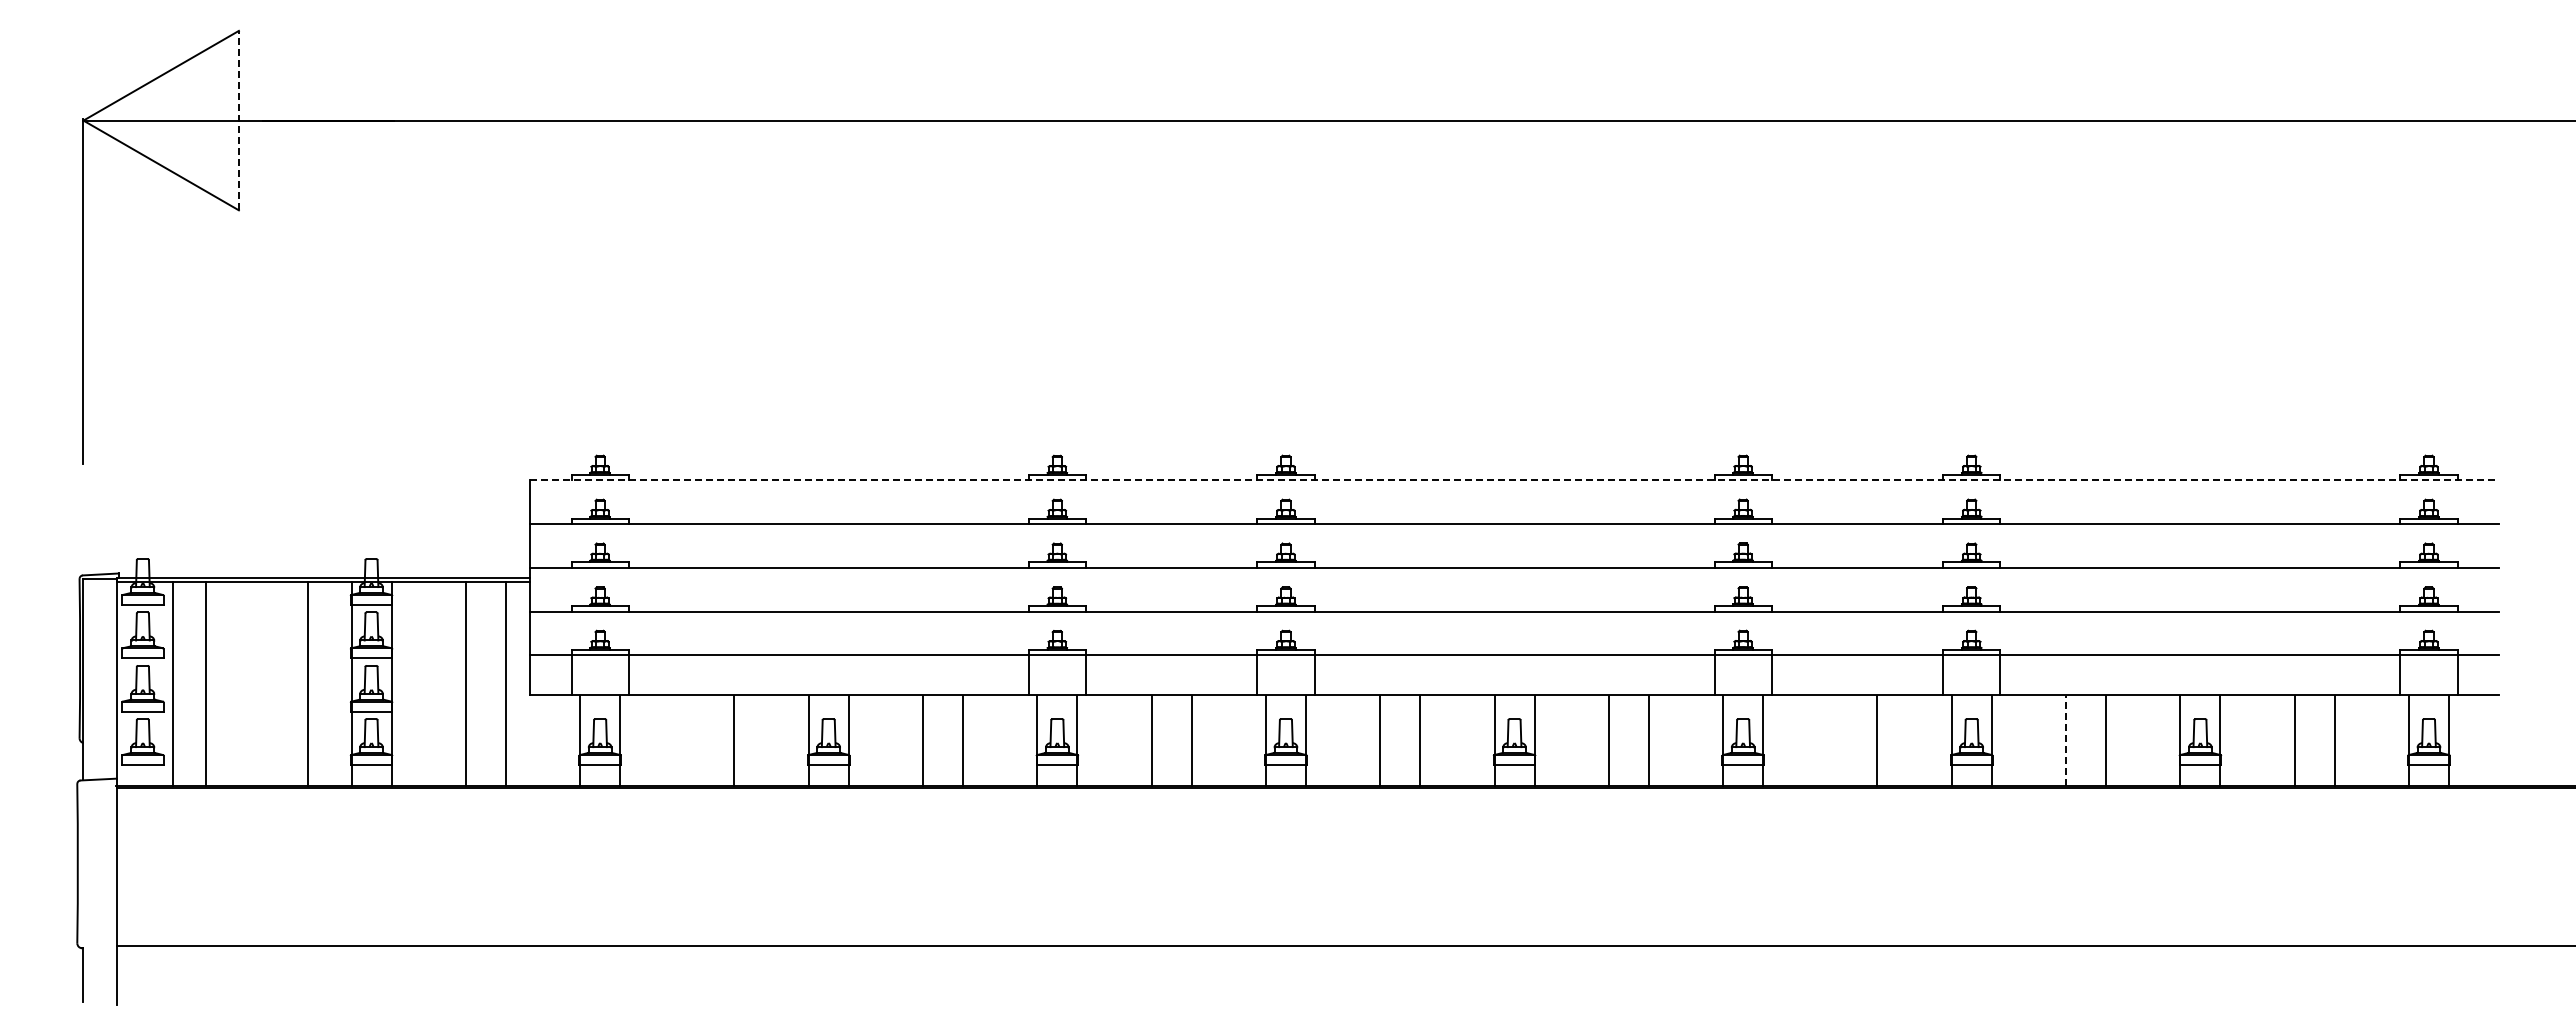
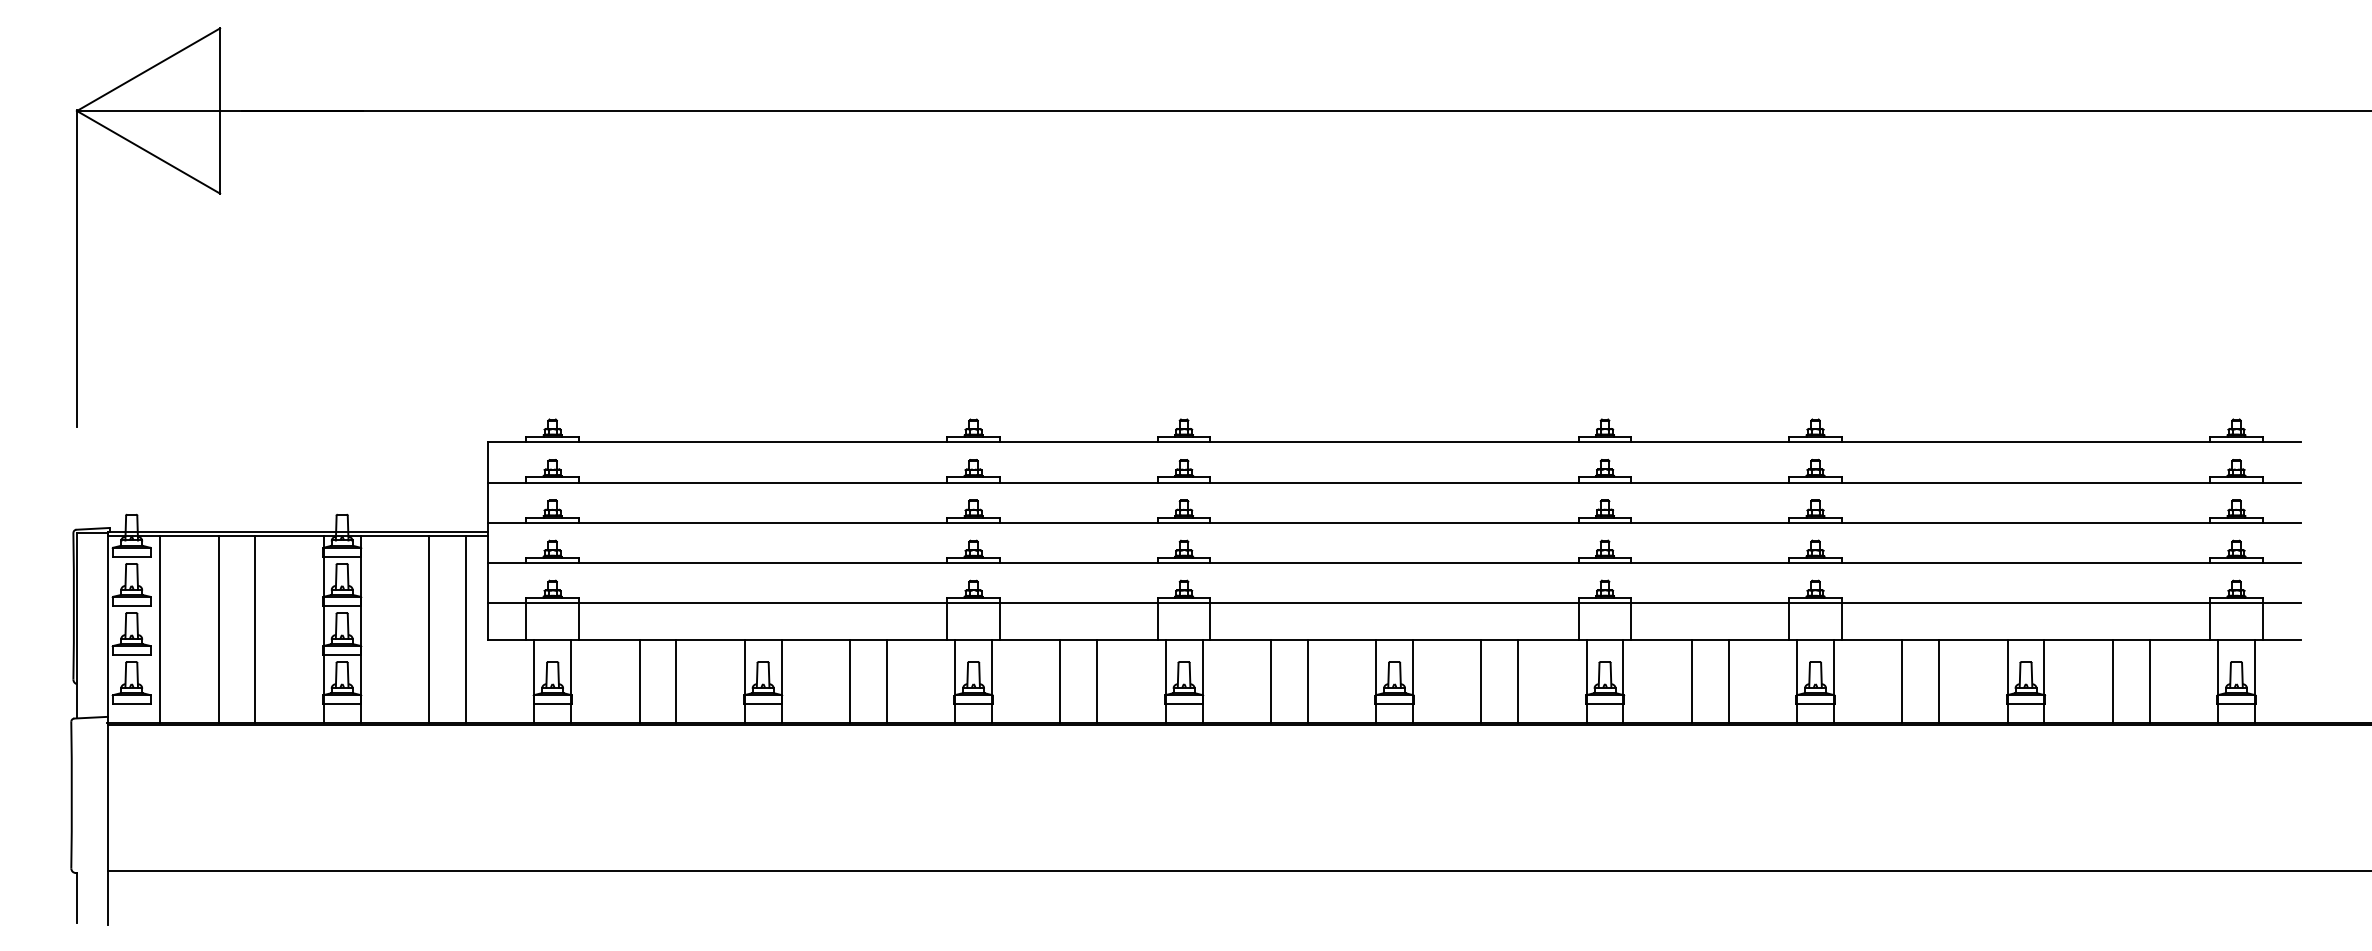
line: (238, 120) -> (219, 110), dashed -> solid
line: (1515, 480) -> (1395, 442), dashed -> solid
line: (206, 683) -> (218, 629), moved
line: (308, 683) -> (255, 629), moved
line: (694, 740) -> (639, 681), added
line: (1837, 740) -> (1691, 681), added
line: (2066, 740) -> (1902, 681), dashed -> solid

